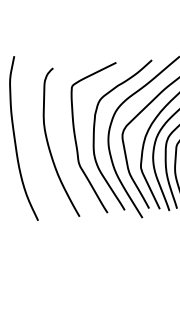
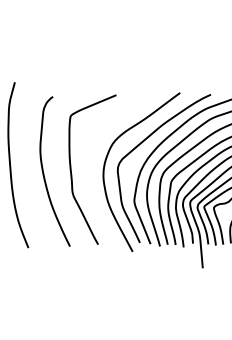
curve: (95, 136) -> (90, 167), removed

